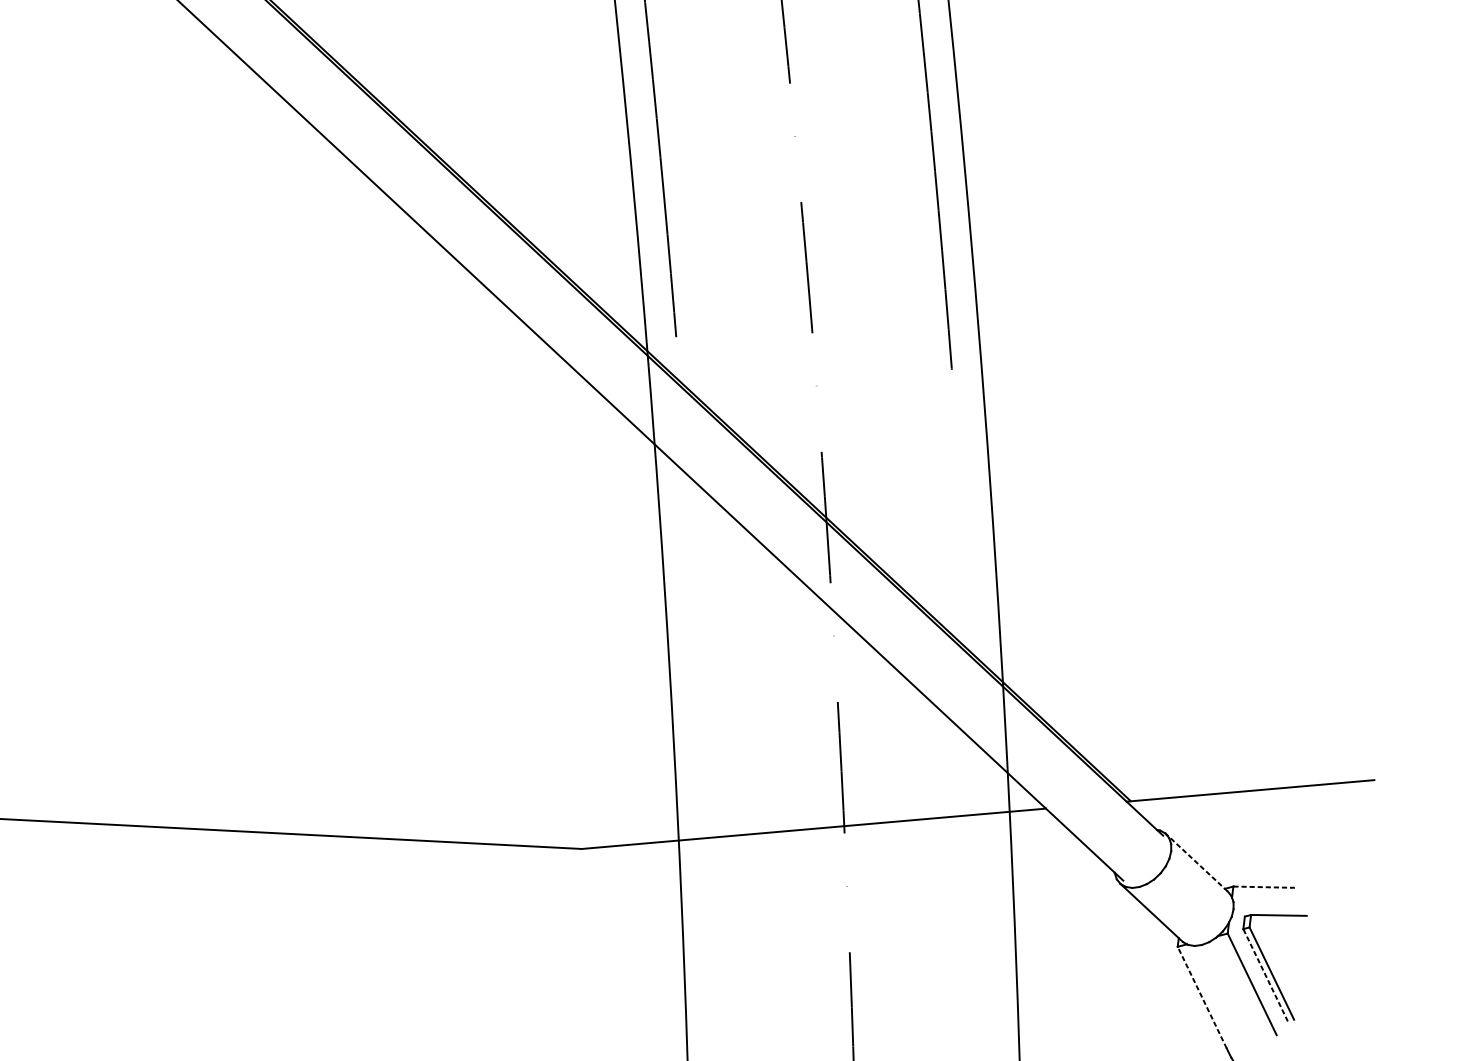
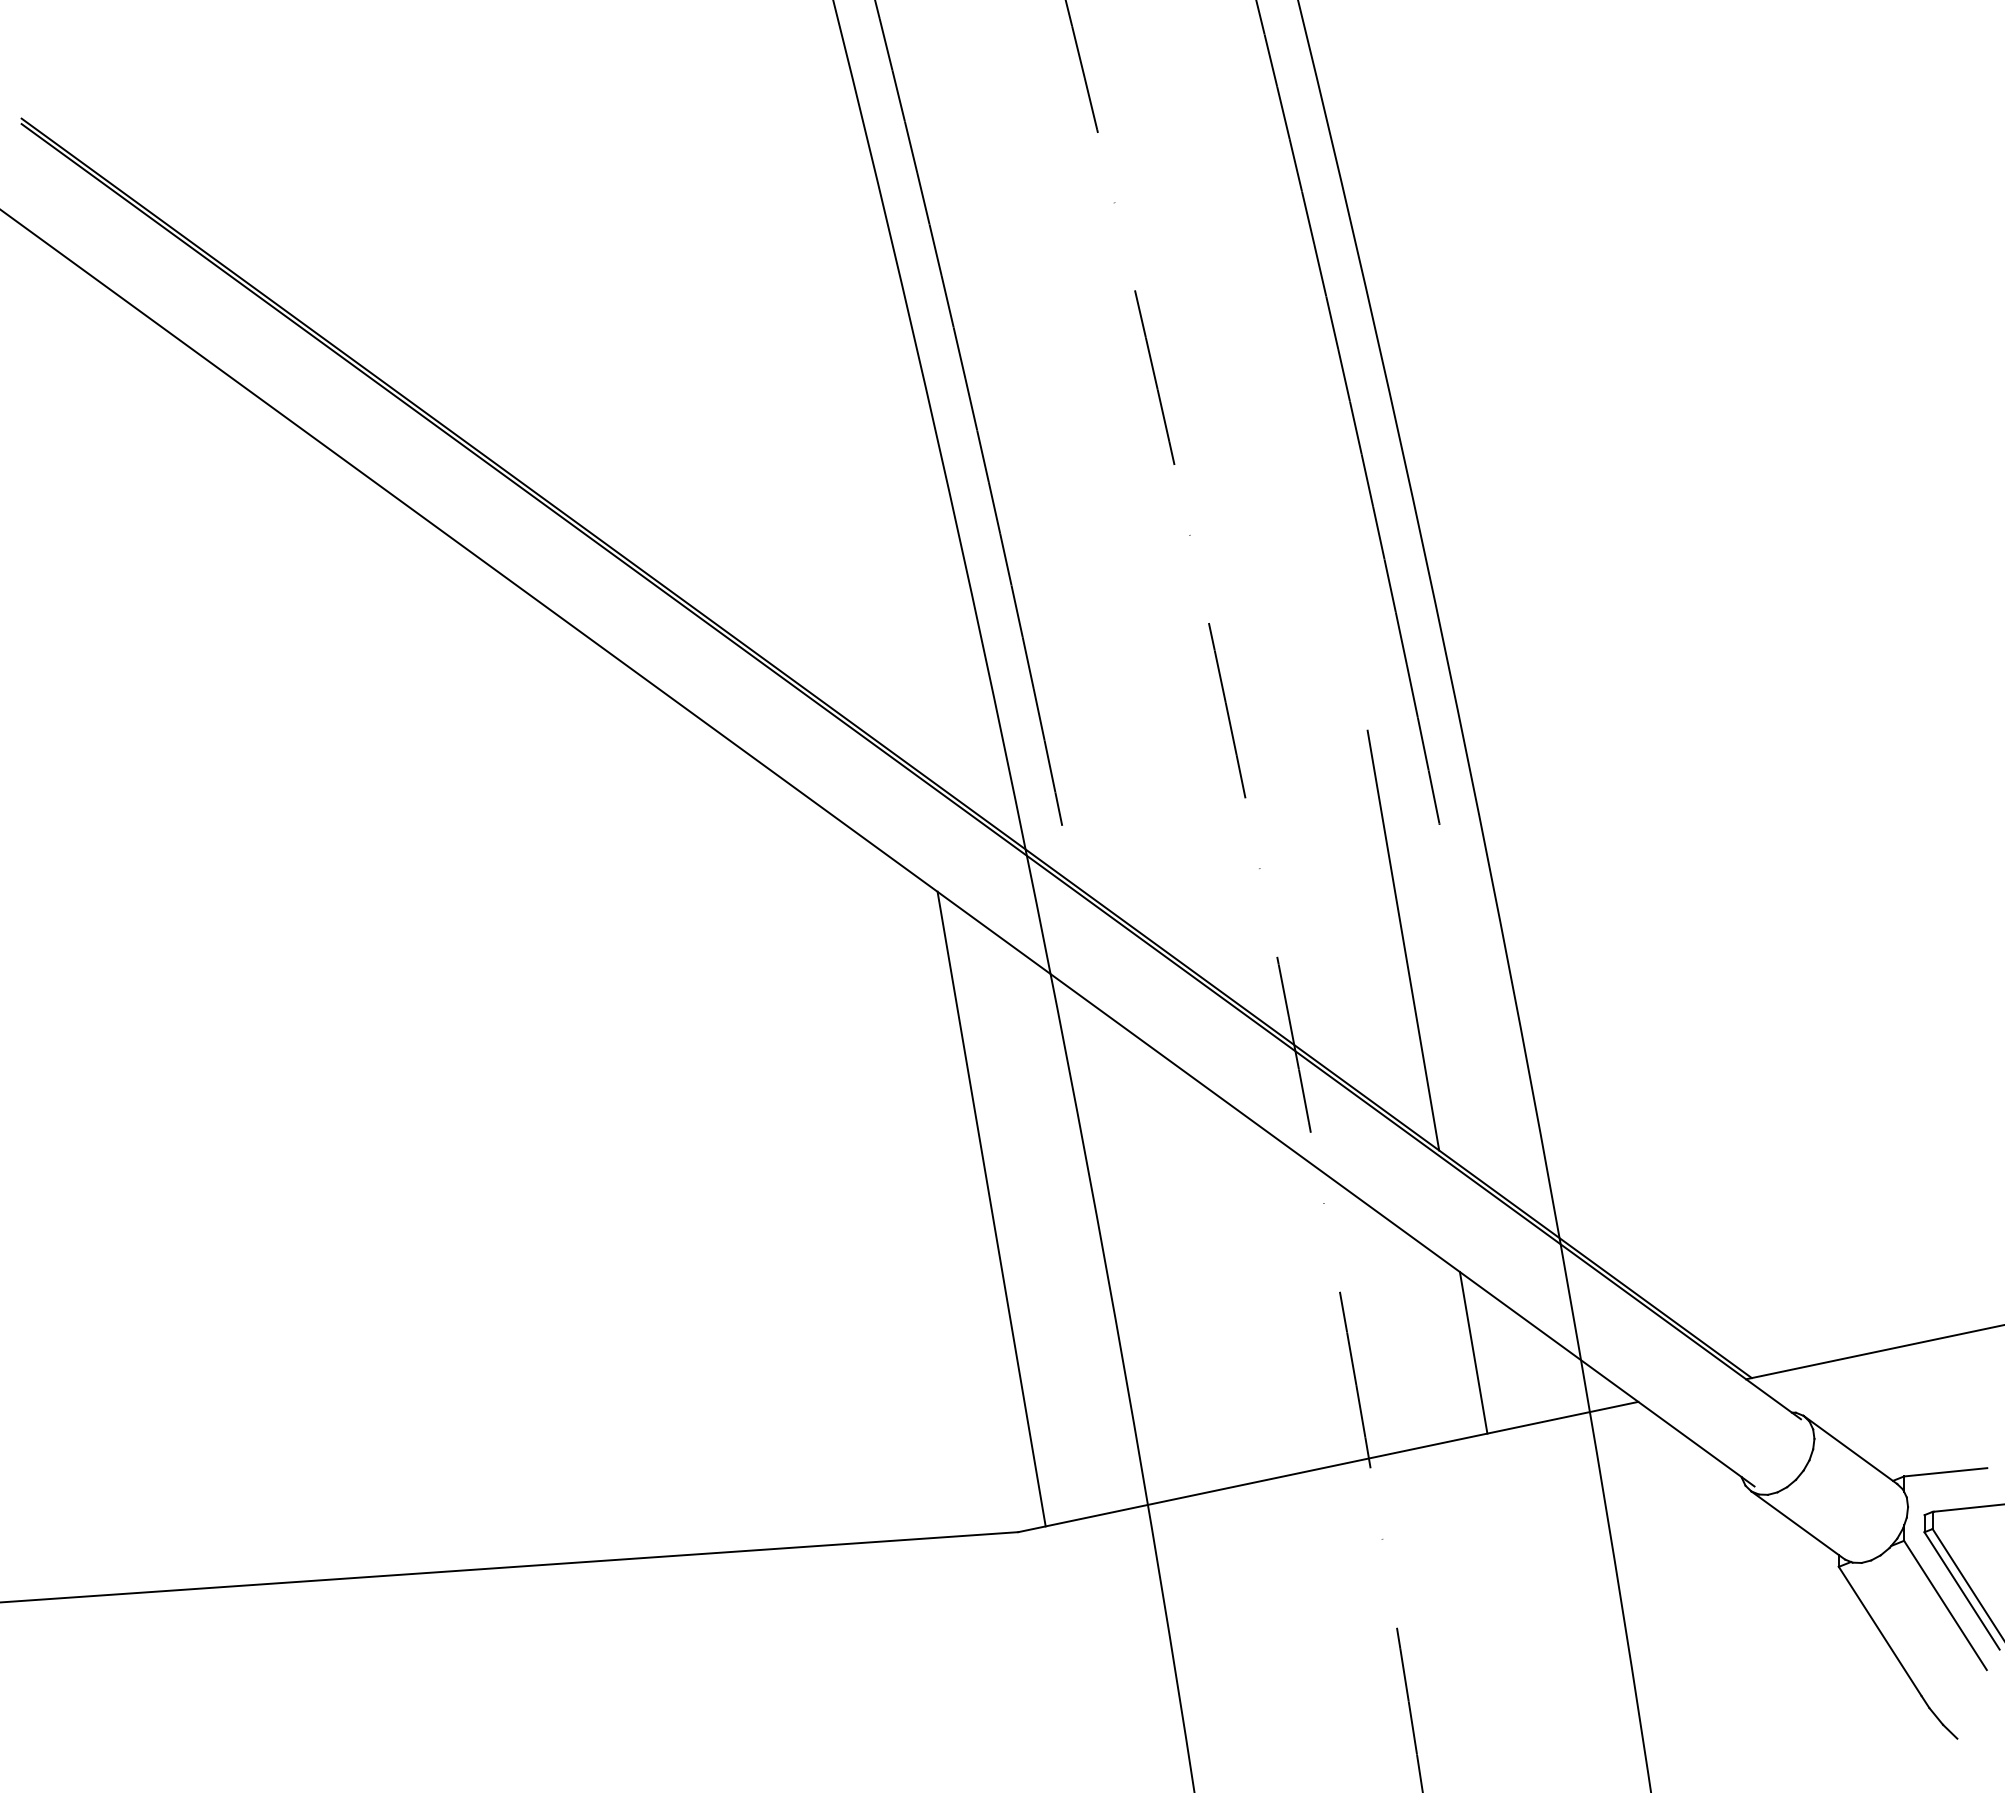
line: (915, 451) -> (1403, 940), added
line: (590, 610) -> (991, 1208), added
line: (929, 758) -> (1473, 1352), added
line: (1196, 862) -> (1850, 1449), dashed -> solid
line: (1263, 887) -> (1945, 1472), dashed -> solid
line: (1265, 974) -> (1962, 1590), dashed -> solid
line: (1202, 997) -> (1880, 1631), dashed -> solid

